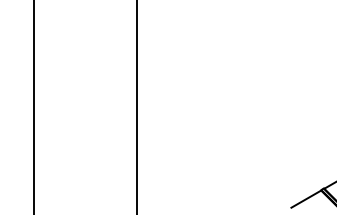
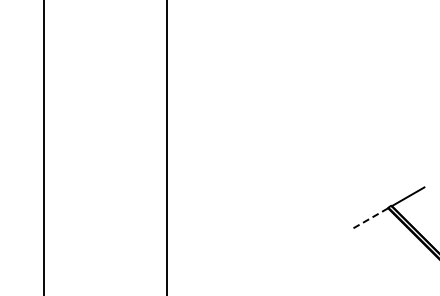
line: (306, 199) -> (370, 218), solid -> dashed

